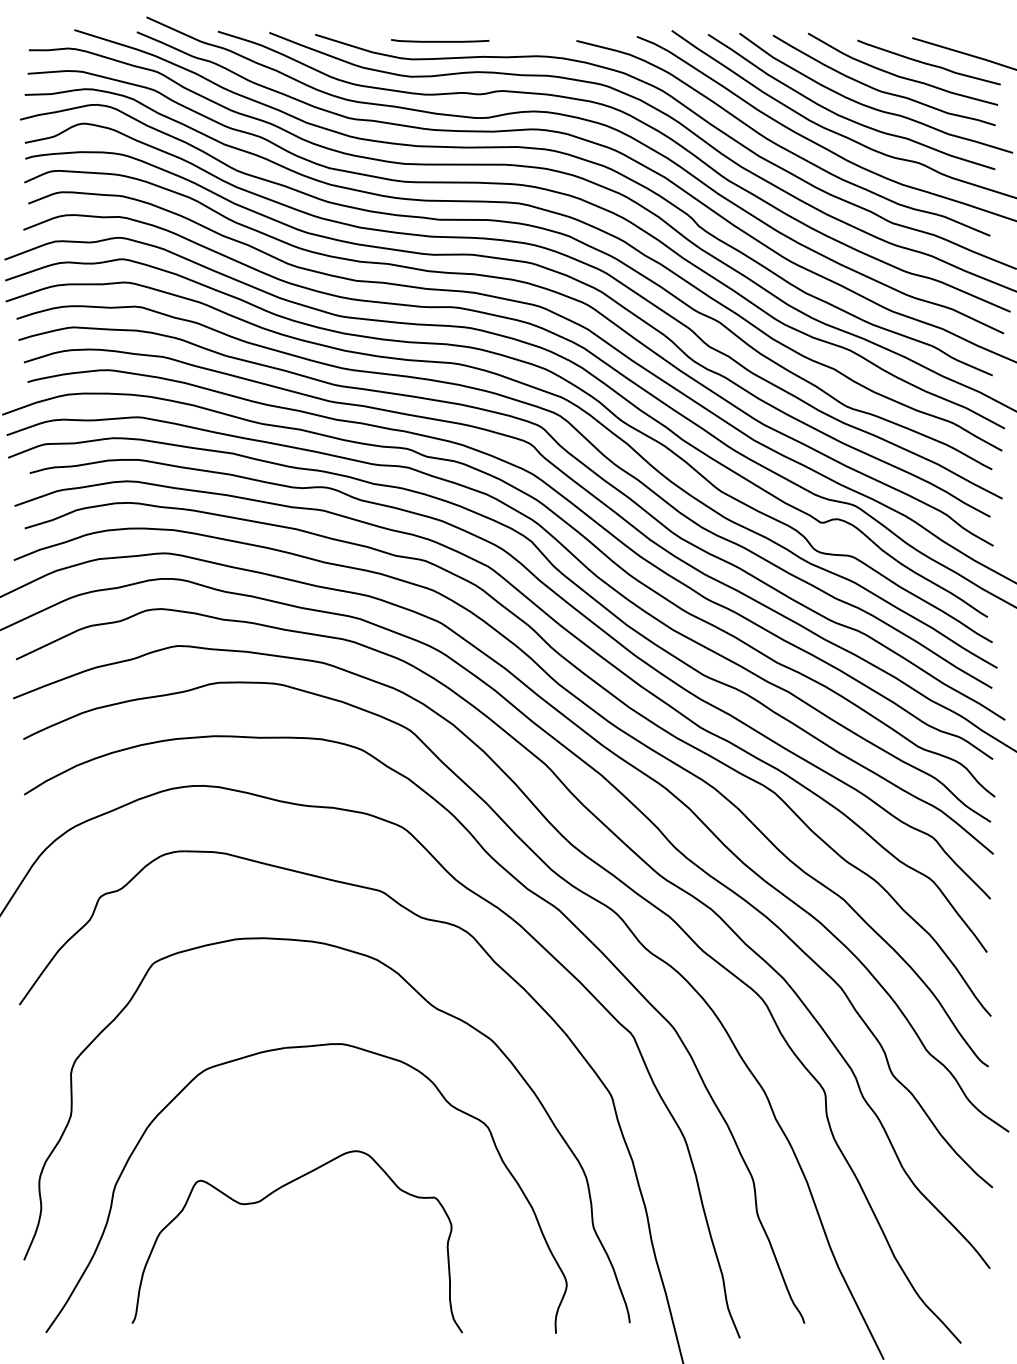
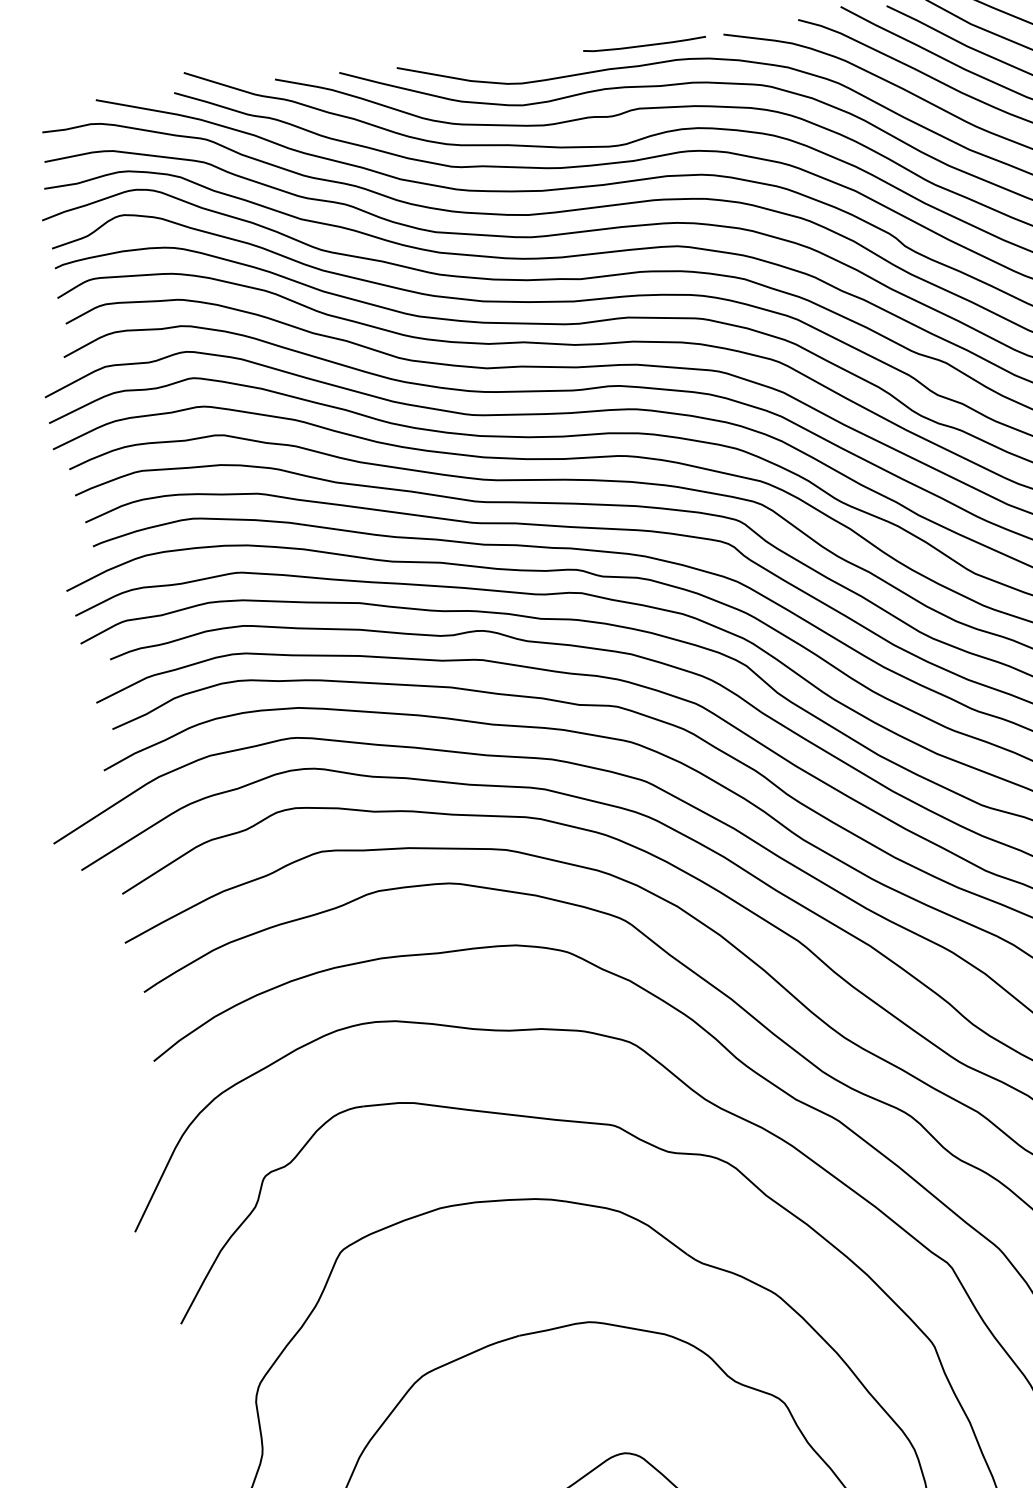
line: (440, 40) -> (644, 44), moved

